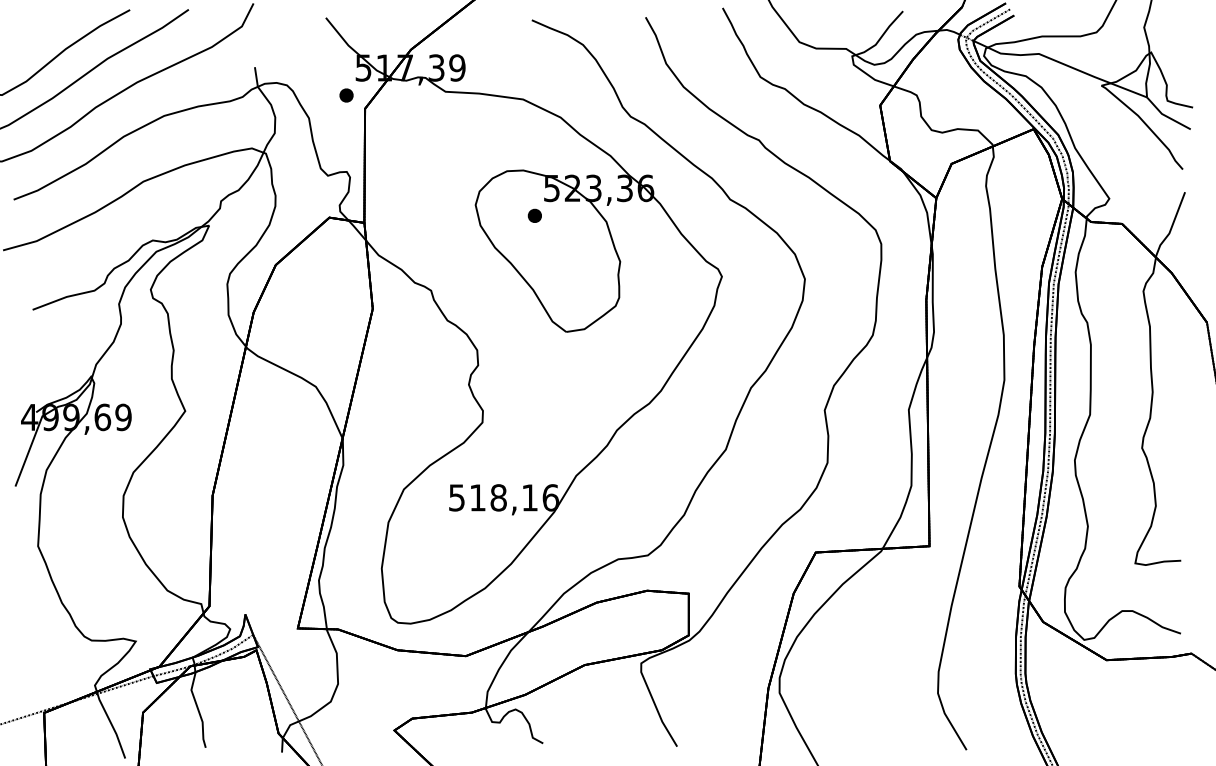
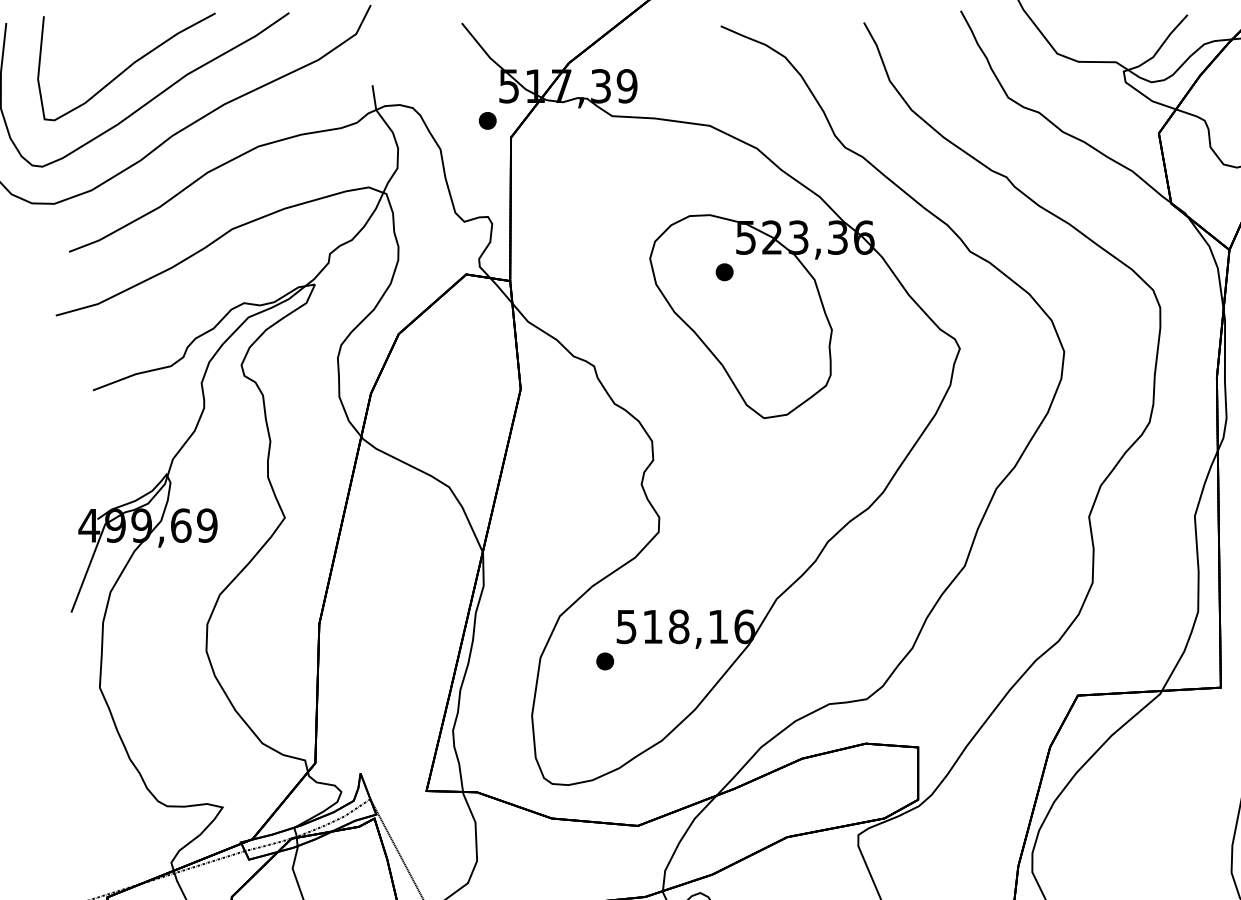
part: (439, 525) -> (604, 661), added

